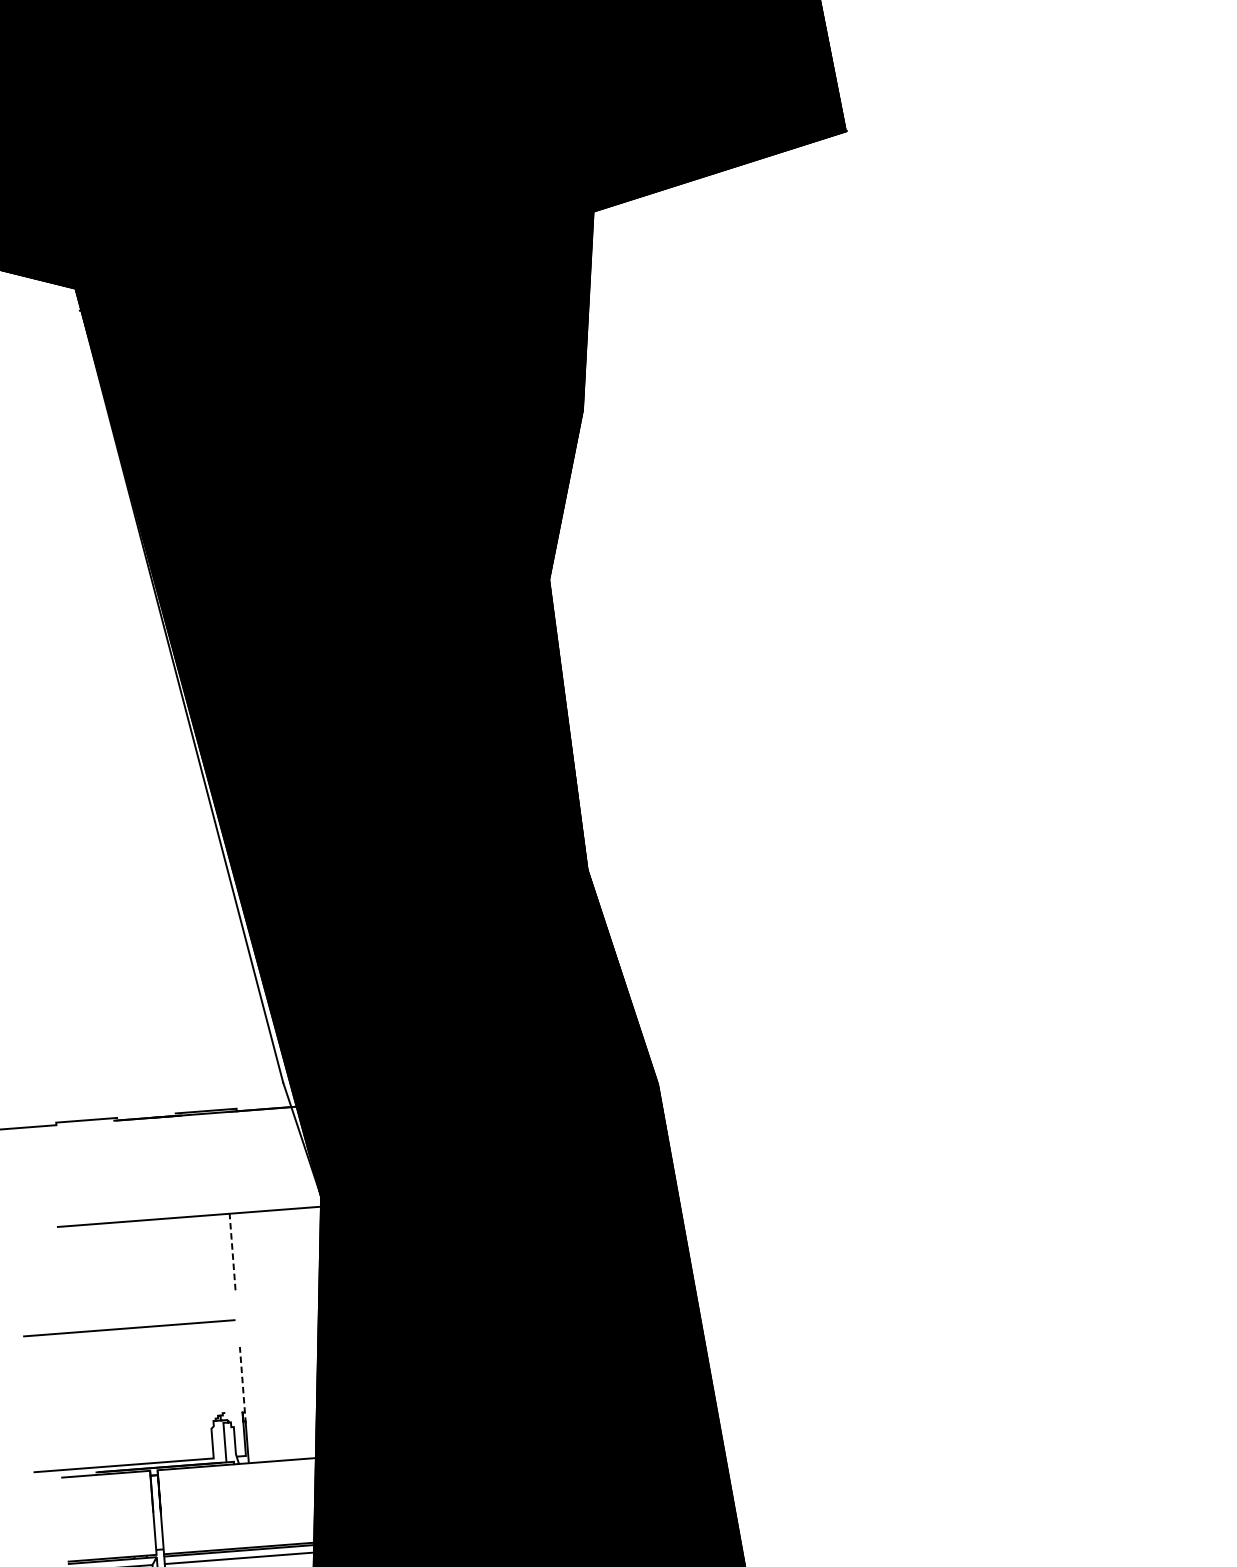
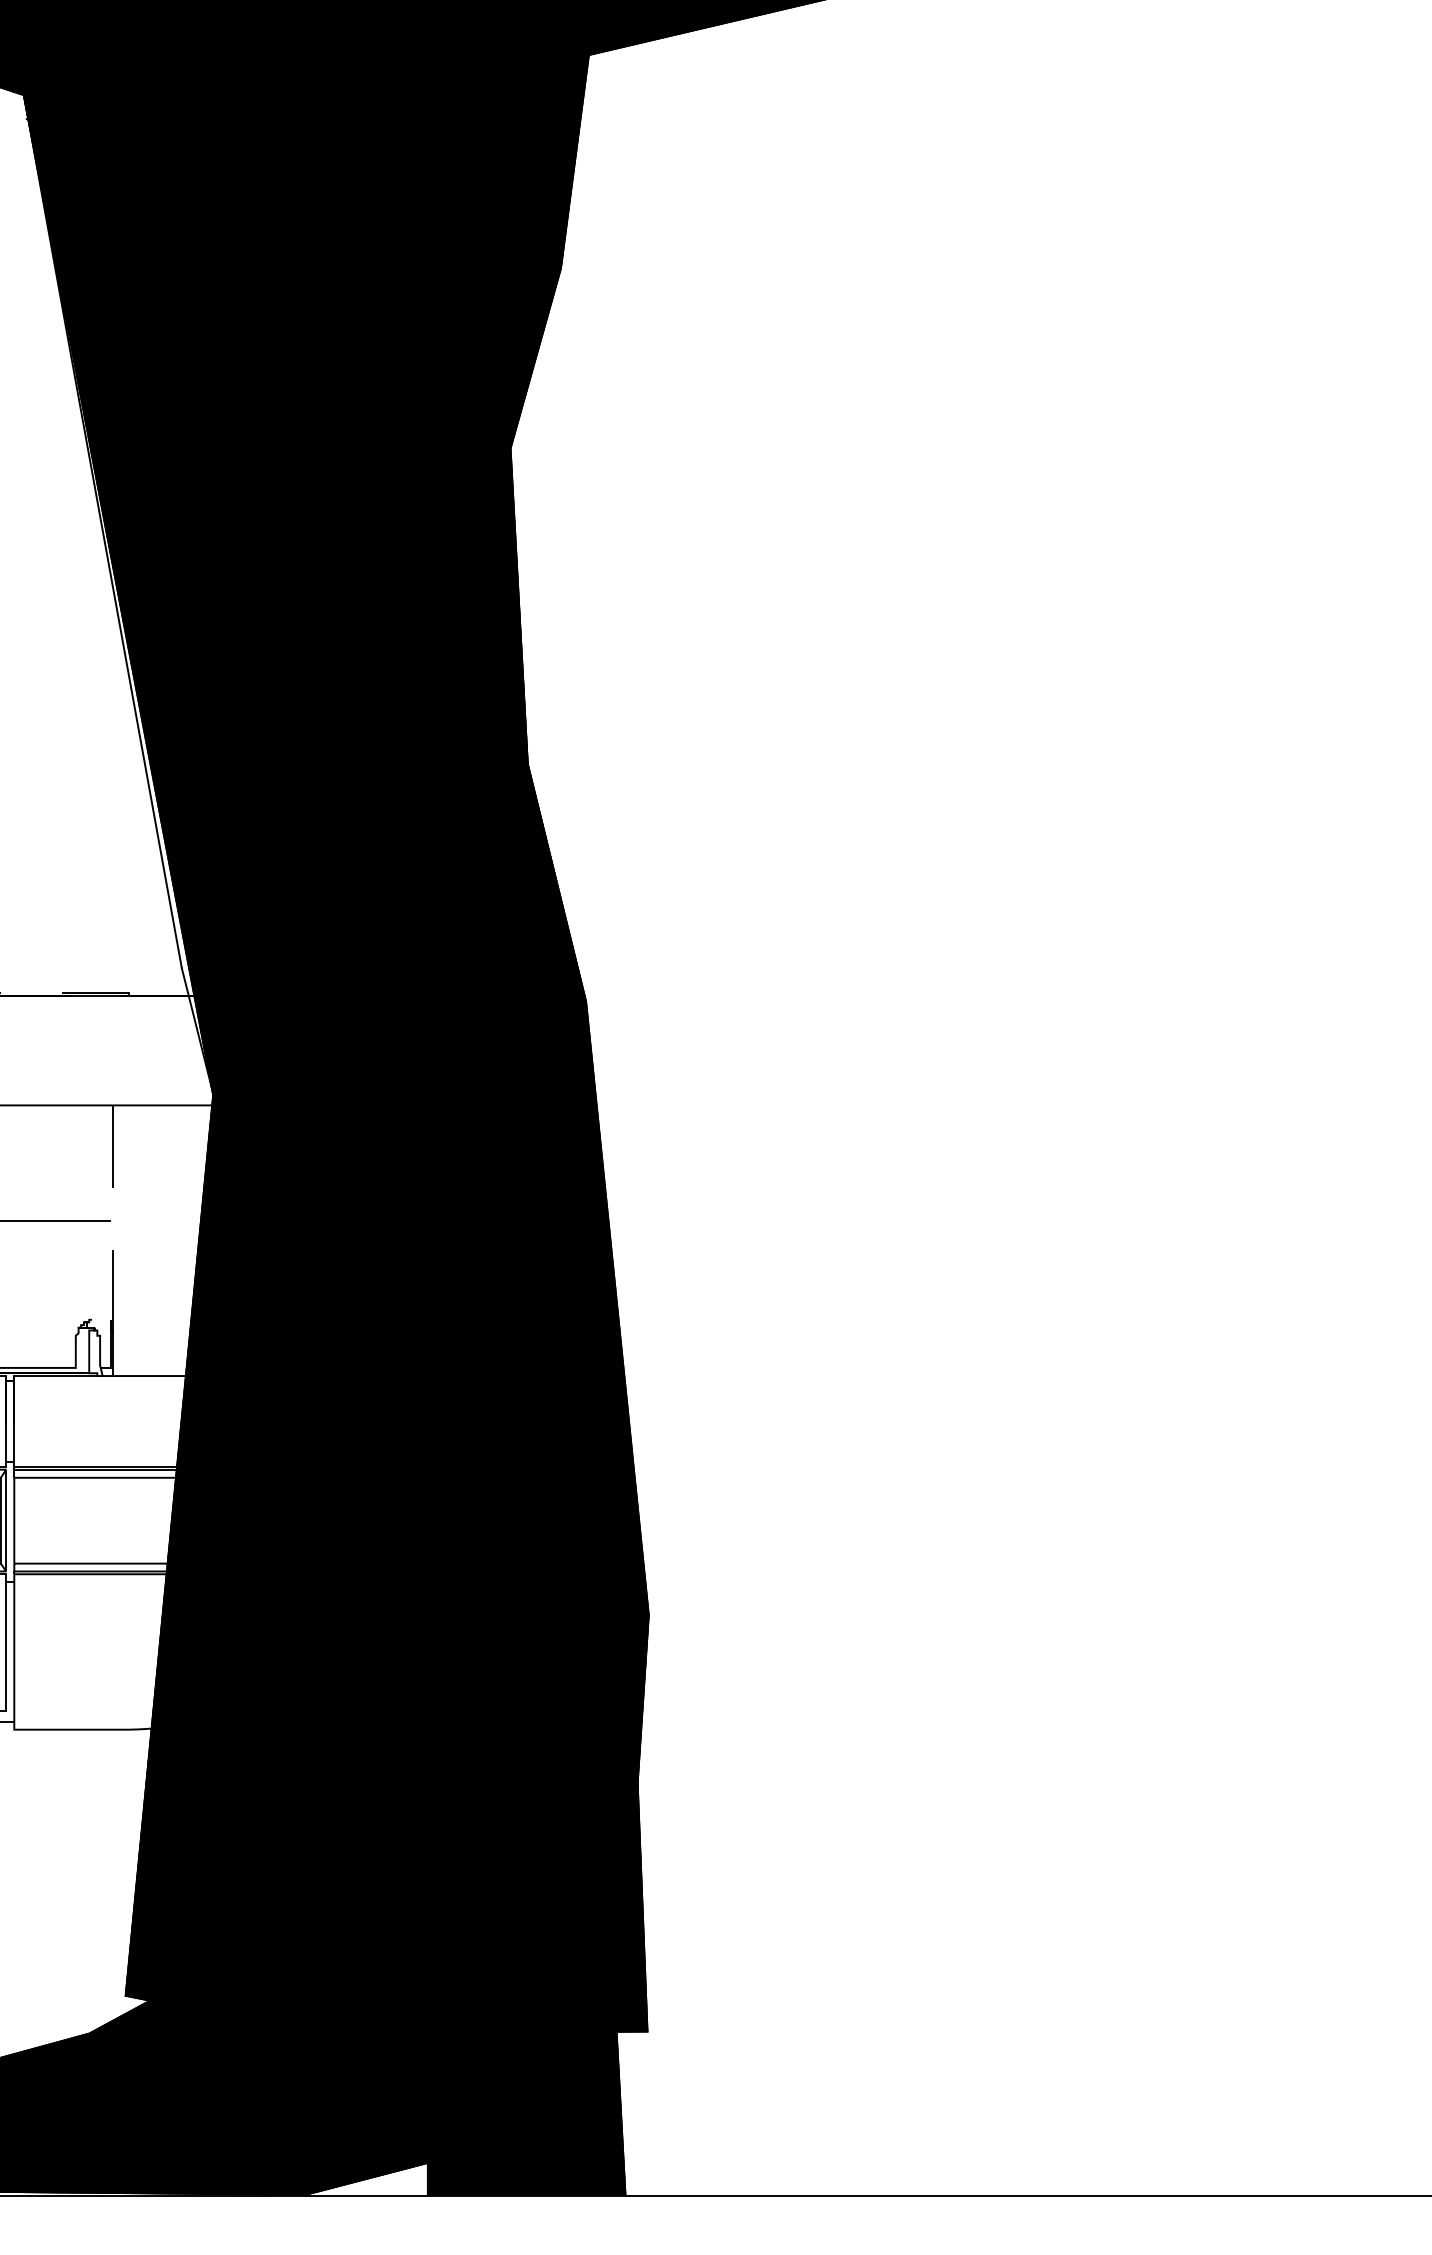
line: (232, 1251) -> (113, 1146), dashed -> solid
line: (243, 1385) -> (113, 1291), dashed -> solid

